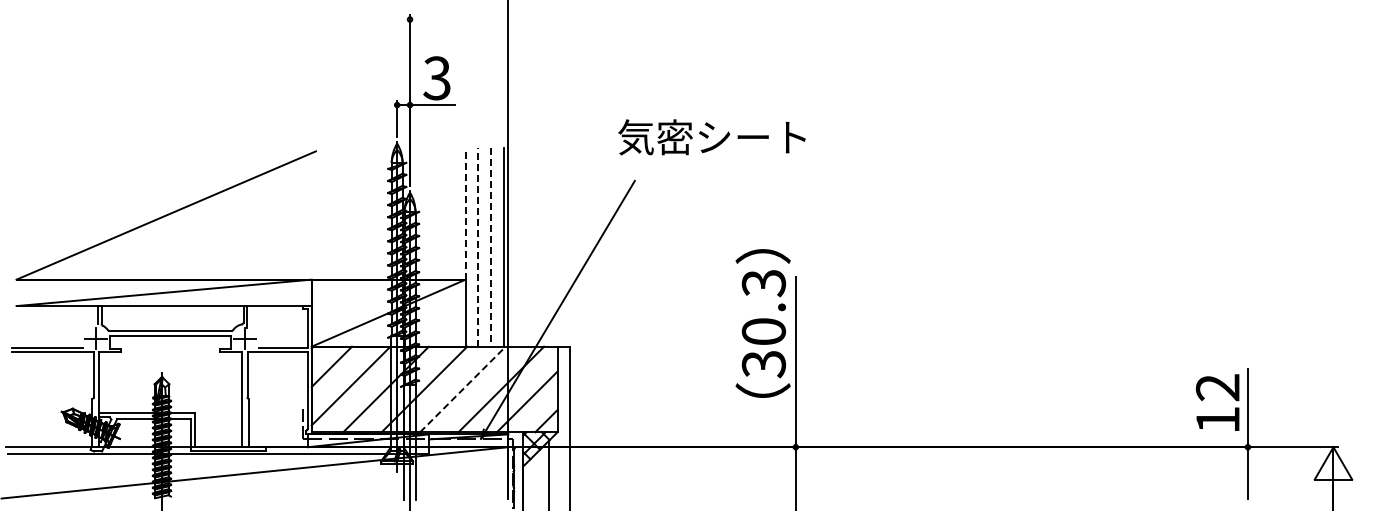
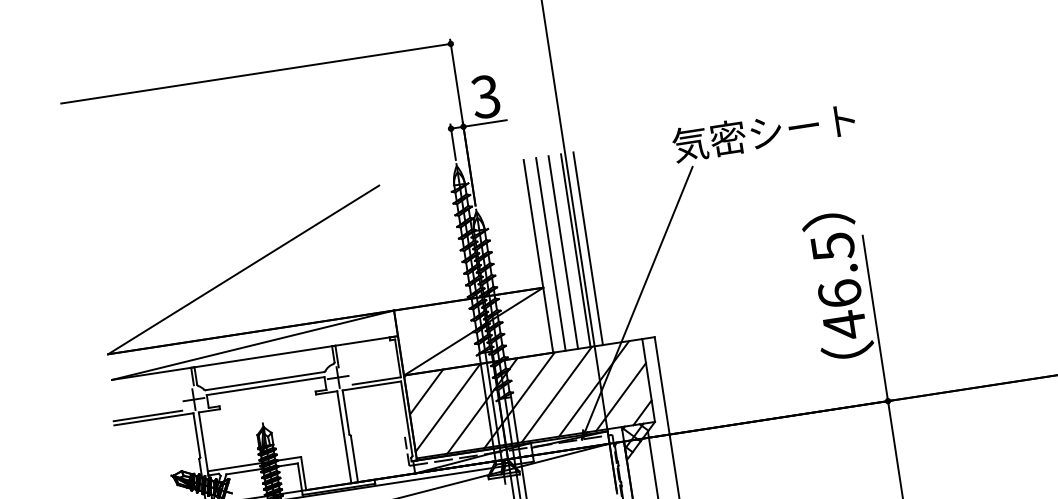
line: (209, 19) -> (256, 73), added
text: (711, 137) -> (763, 132), moved
line: (465, 213) -> (533, 223), dashed -> solid
line: (478, 246) -> (550, 253), dashed -> solid
line: (516, 246) -> (587, 248), added
line: (491, 247) -> (563, 252), dashed -> solid
text: (763, 324) -> (838, 287), 30.3 -> 46.5
line: (463, 389) -> (557, 394), dashed -> solid

